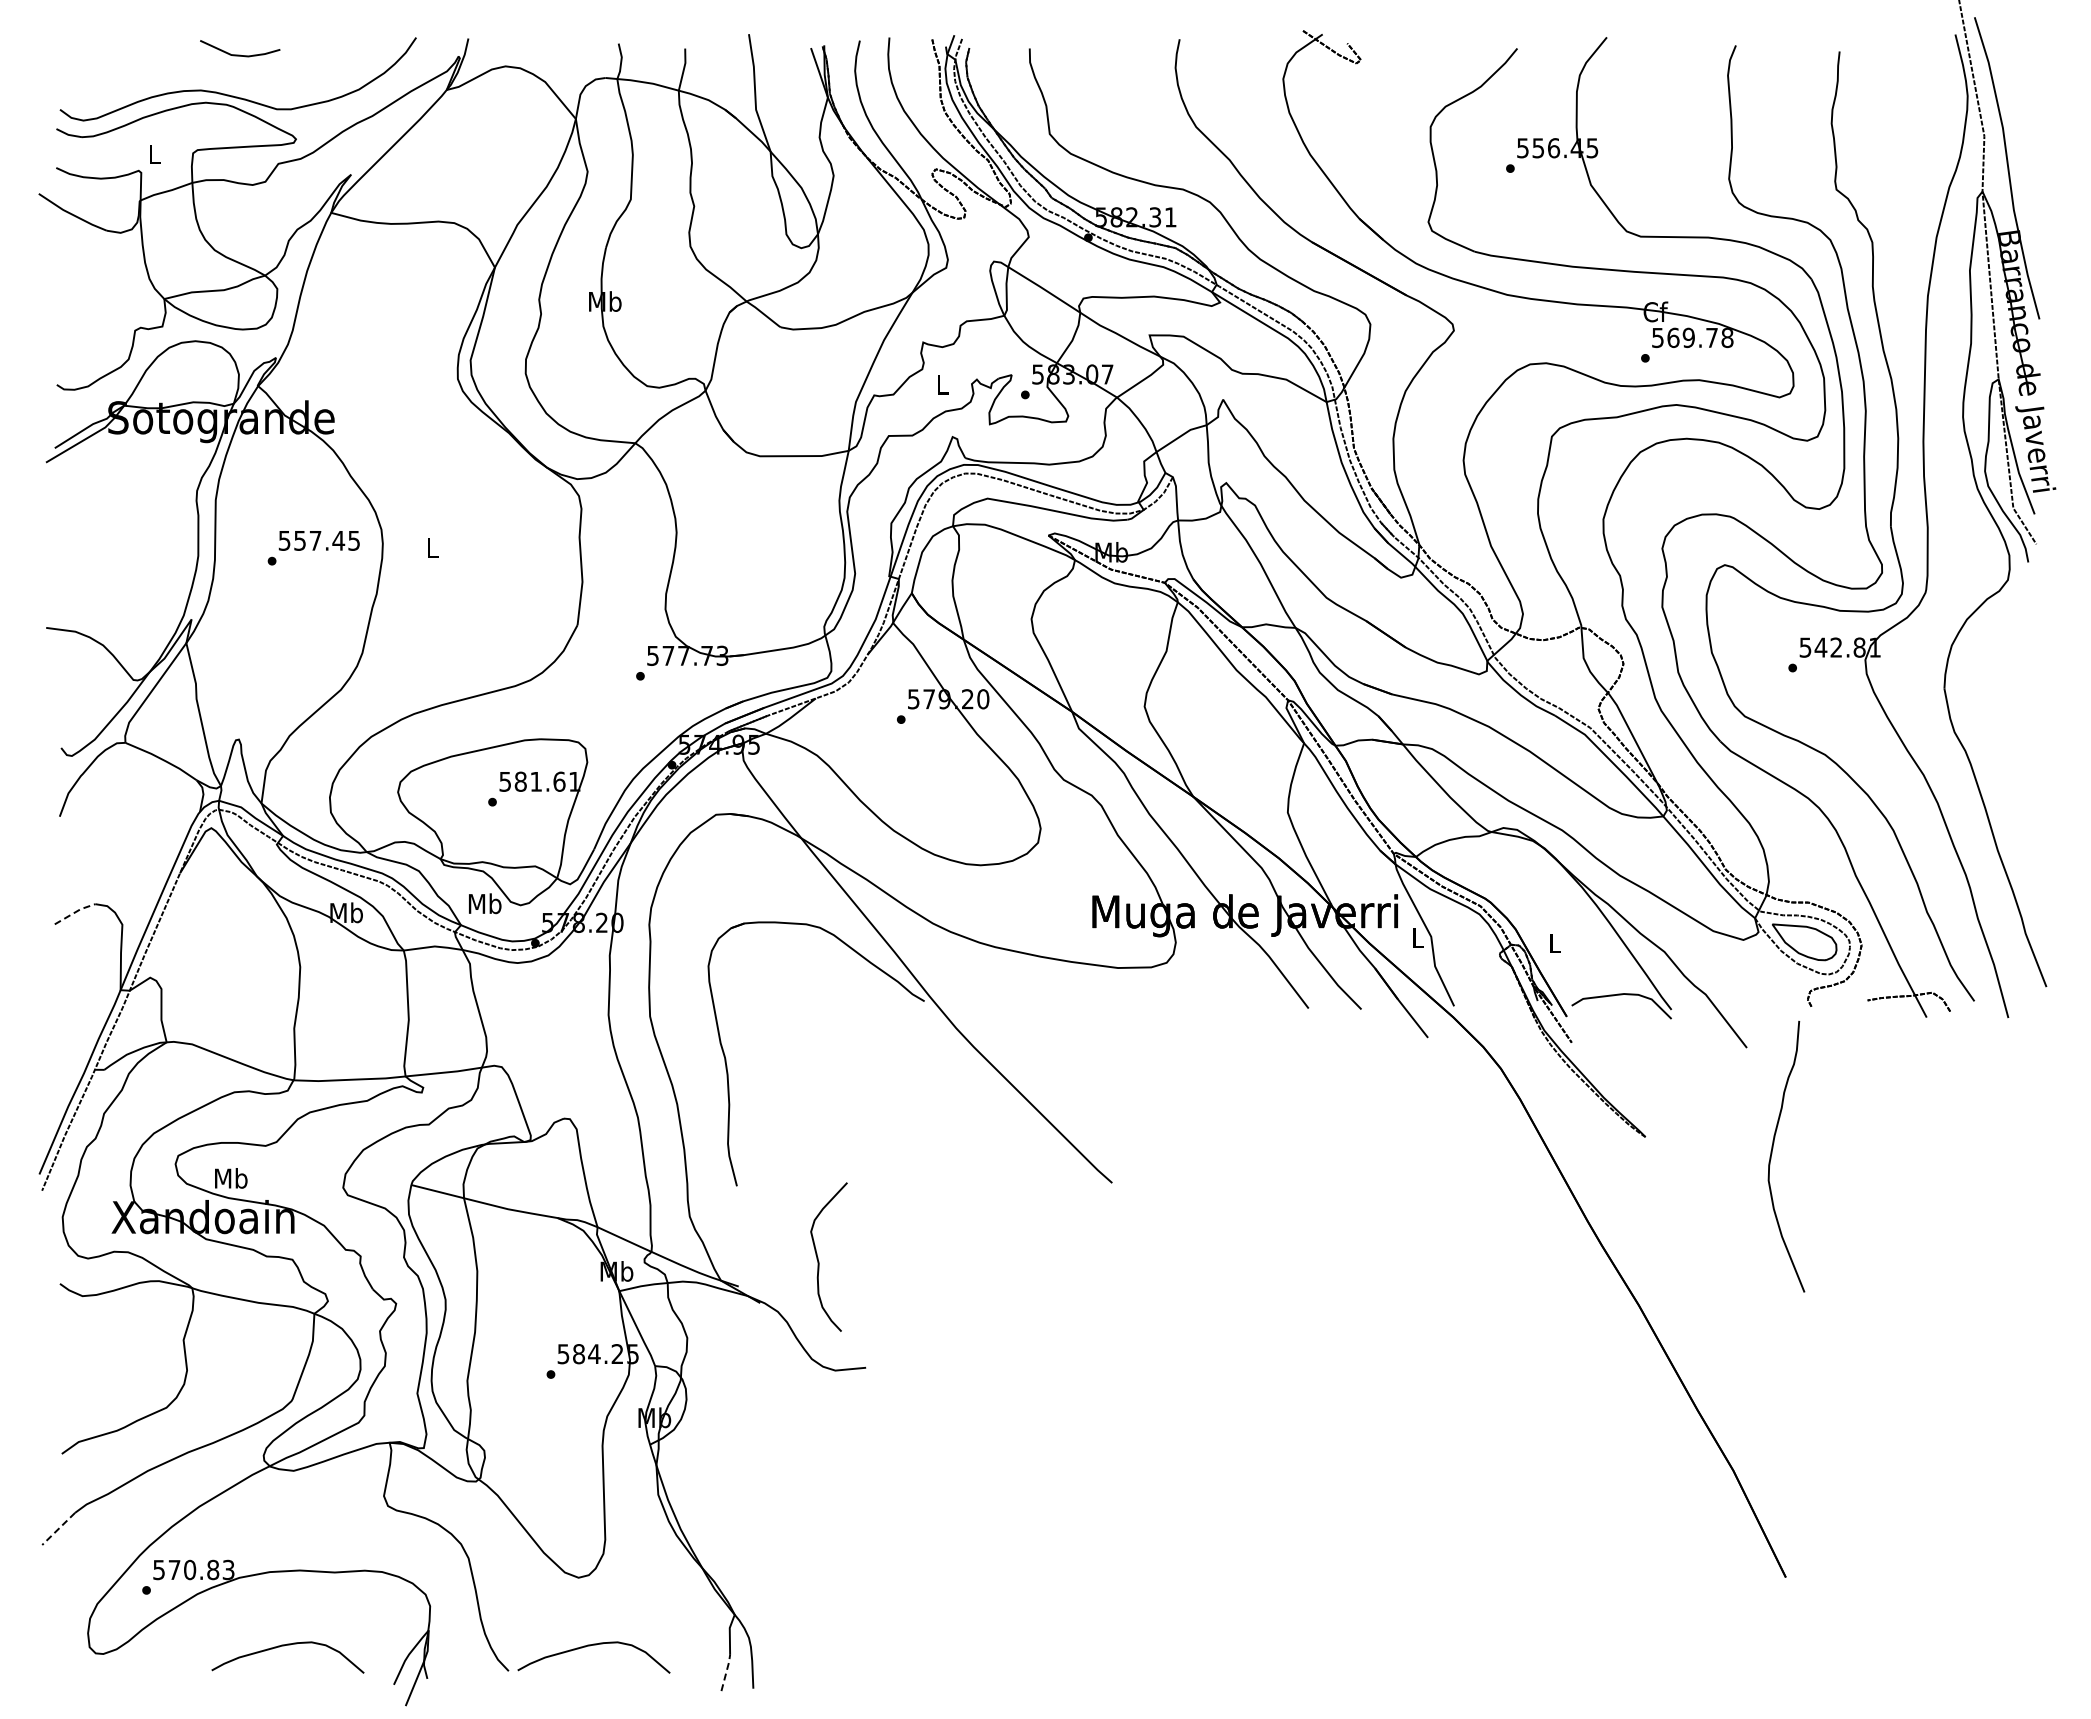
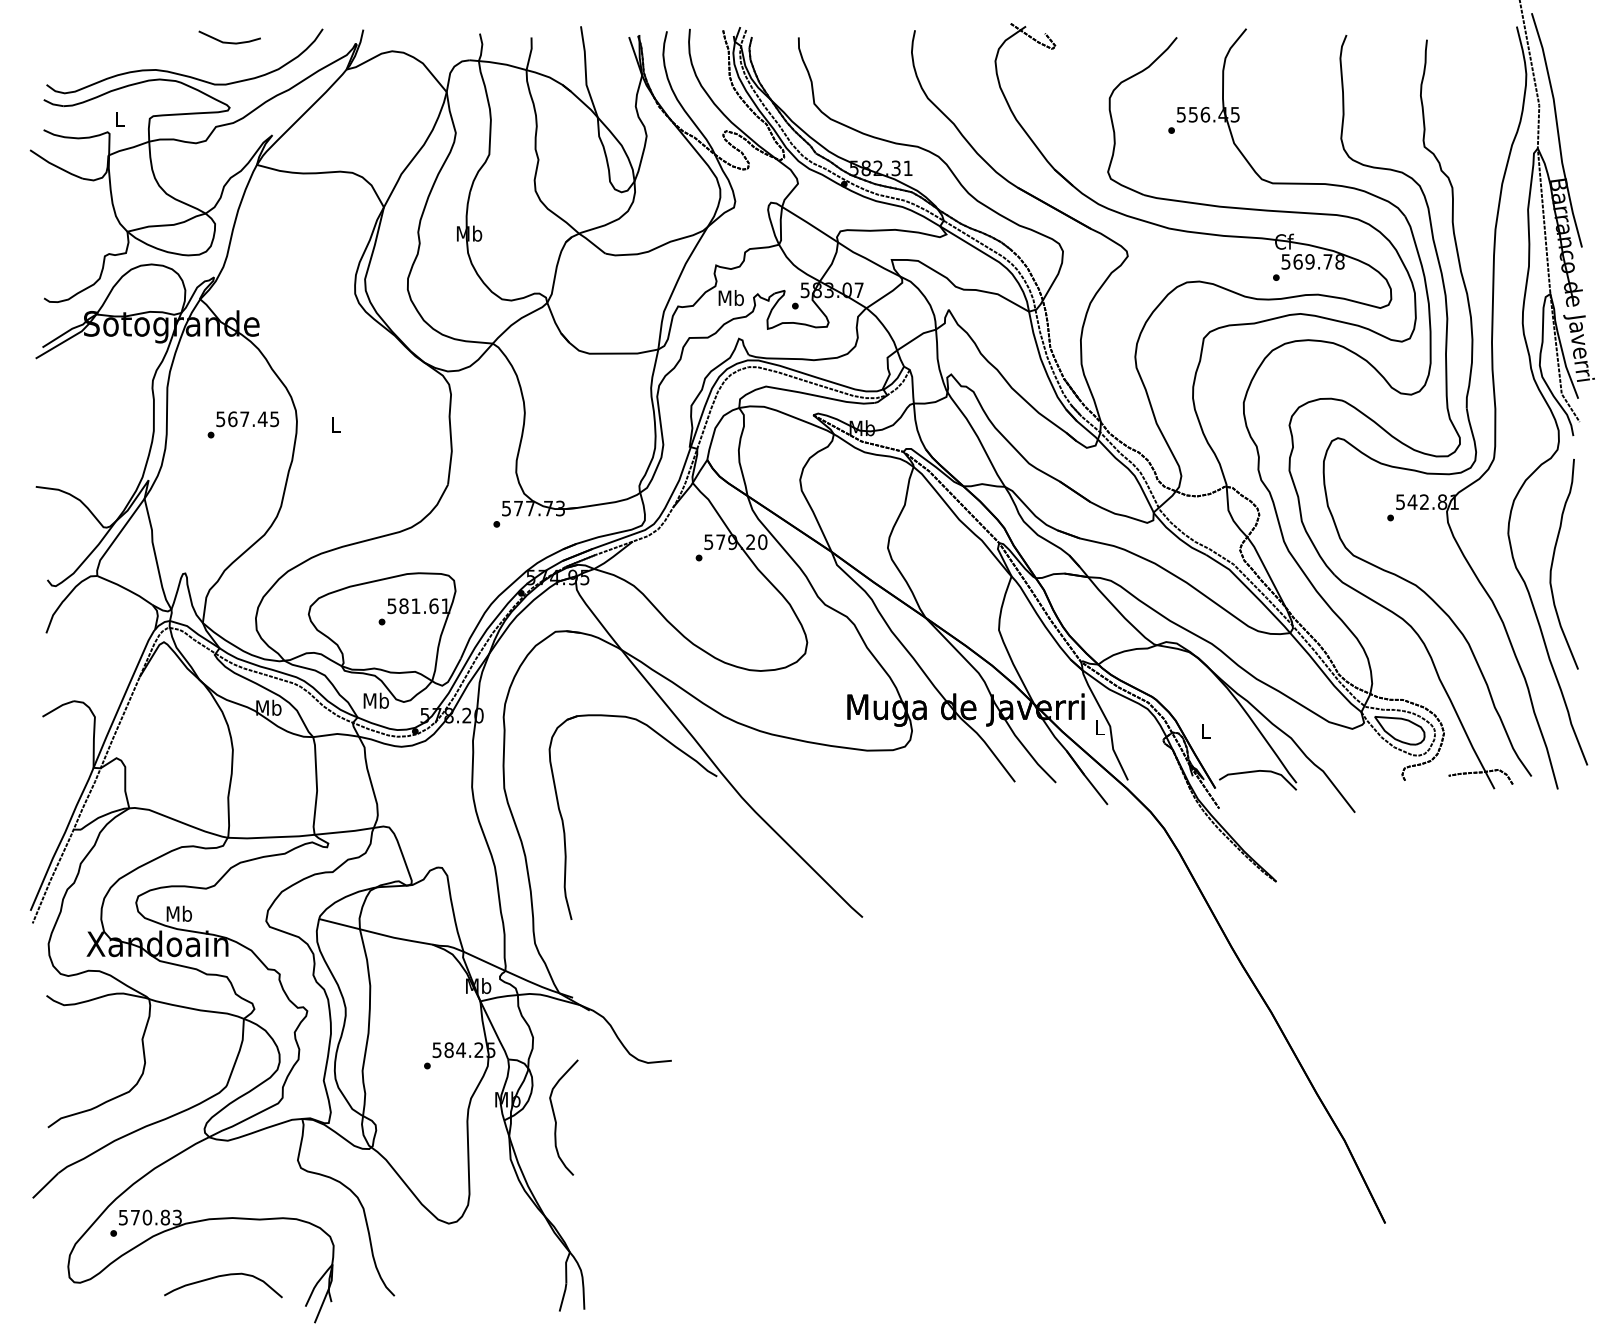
line: (240, 54) -> (230, 42), moved
text: (942, 384) -> (731, 298), L -> Mb
text: (300, 540) -> (233, 419), 557.45 -> 567.45
line: (74, 912) -> (57, 707), dashed -> solid
curve: (1772, 1154) -> (1553, 562), moved
curve: (818, 1257) -> (555, 1117), moved
line: (58, 1529) -> (45, 1186), dashed -> solid
curve: (590, 1646) -> (458, 1276), removed
line: (726, 1671) -> (563, 1296), dashed -> solid

